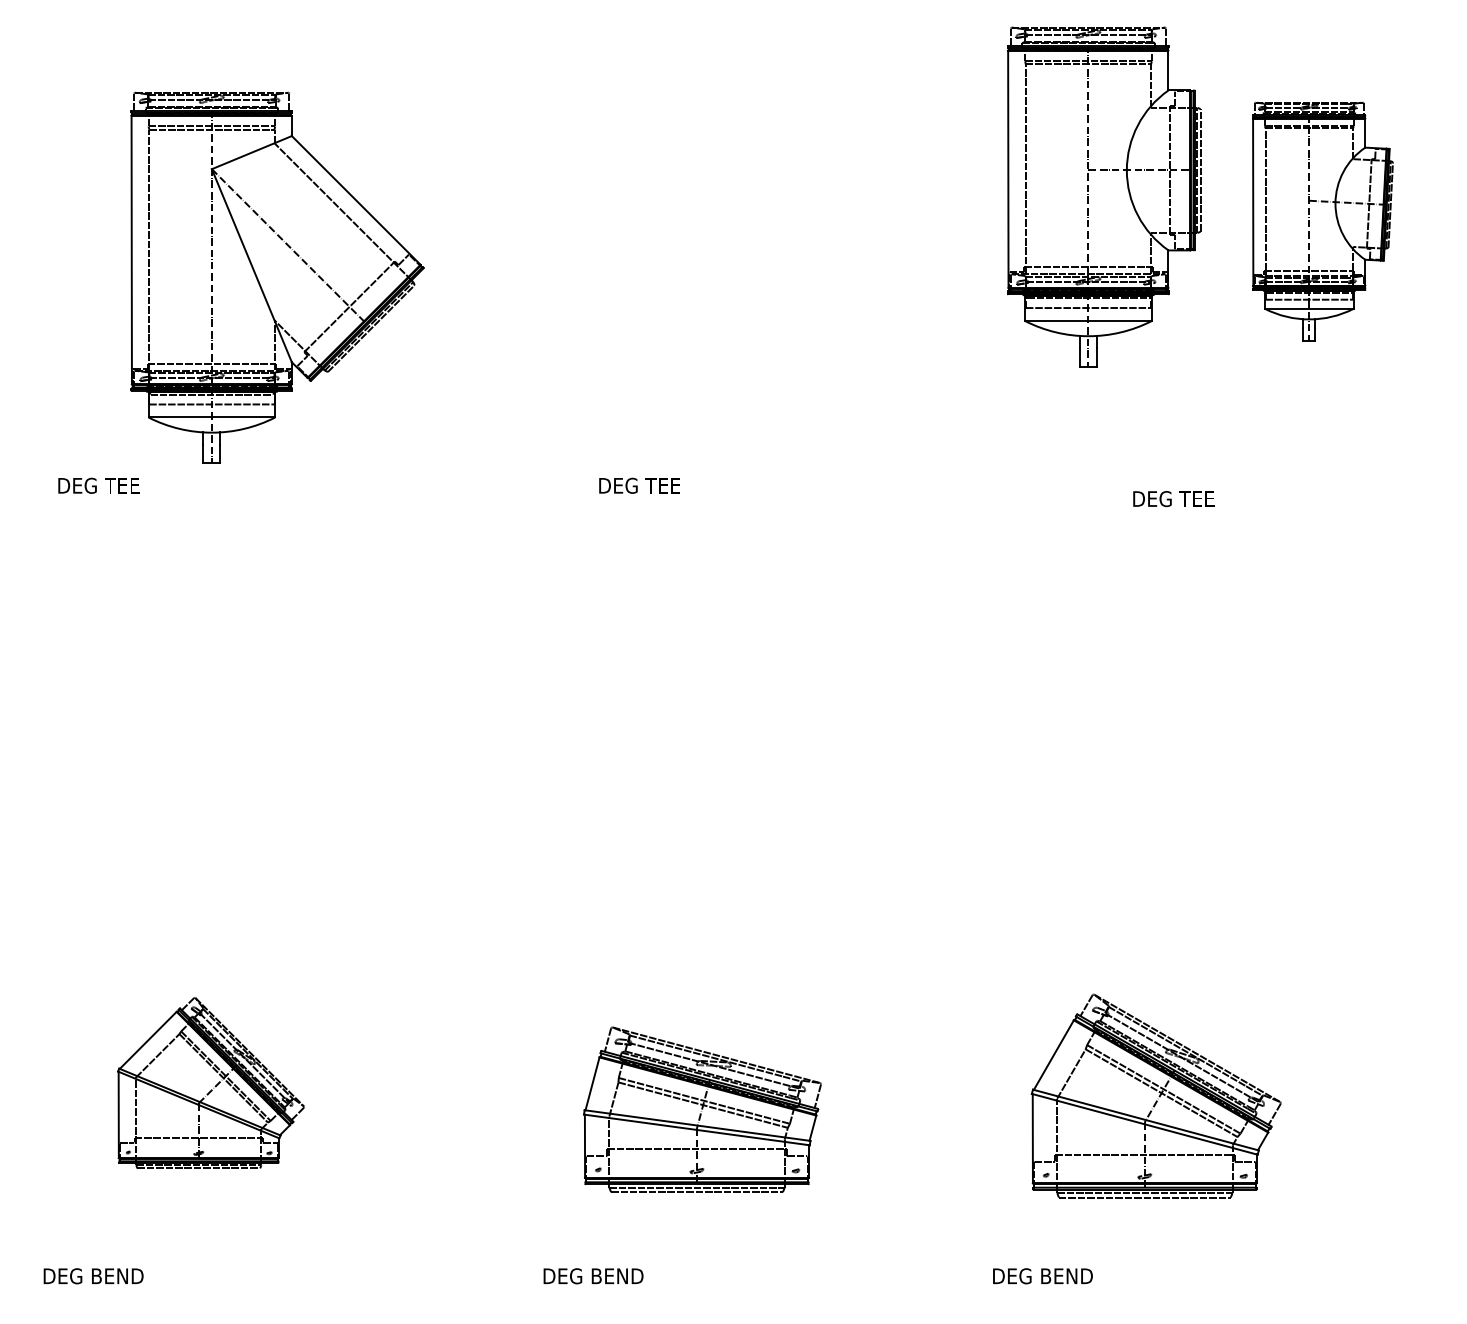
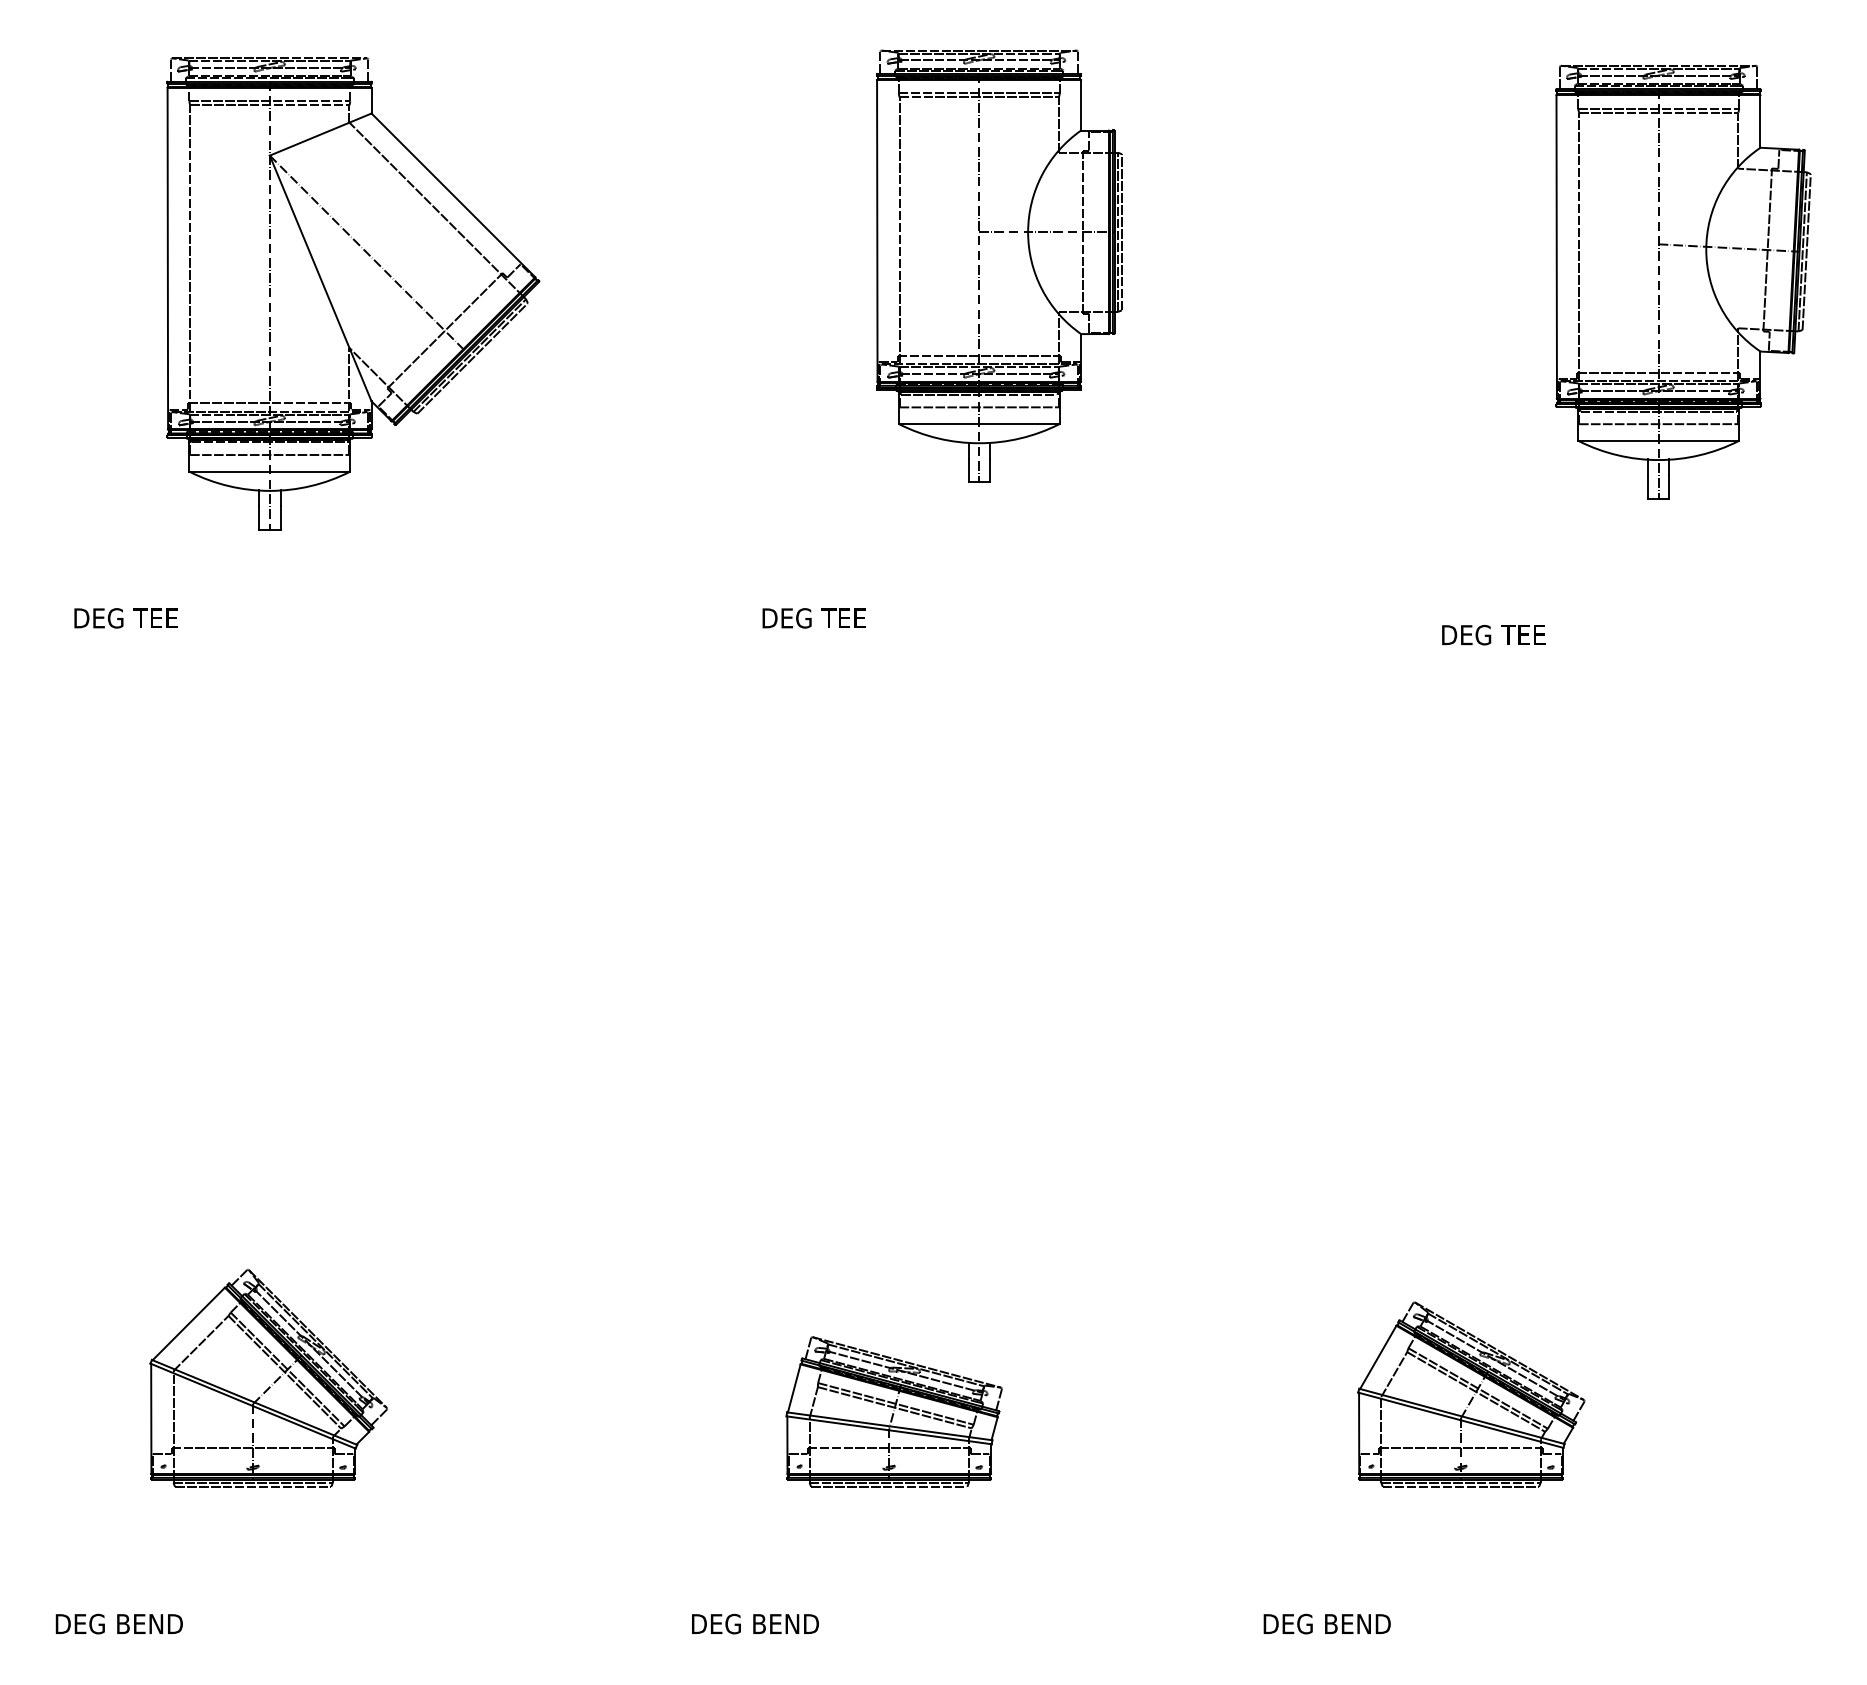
part: (1104, 196) -> (999, 265), moved
part: (1322, 221) -> (1682, 282), size x1.43
part: (277, 277) -> (353, 293), moved
part: (1155, 1095) -> (1470, 1394), size x0.71
part: (702, 1108) -> (894, 1410), size x0.71

